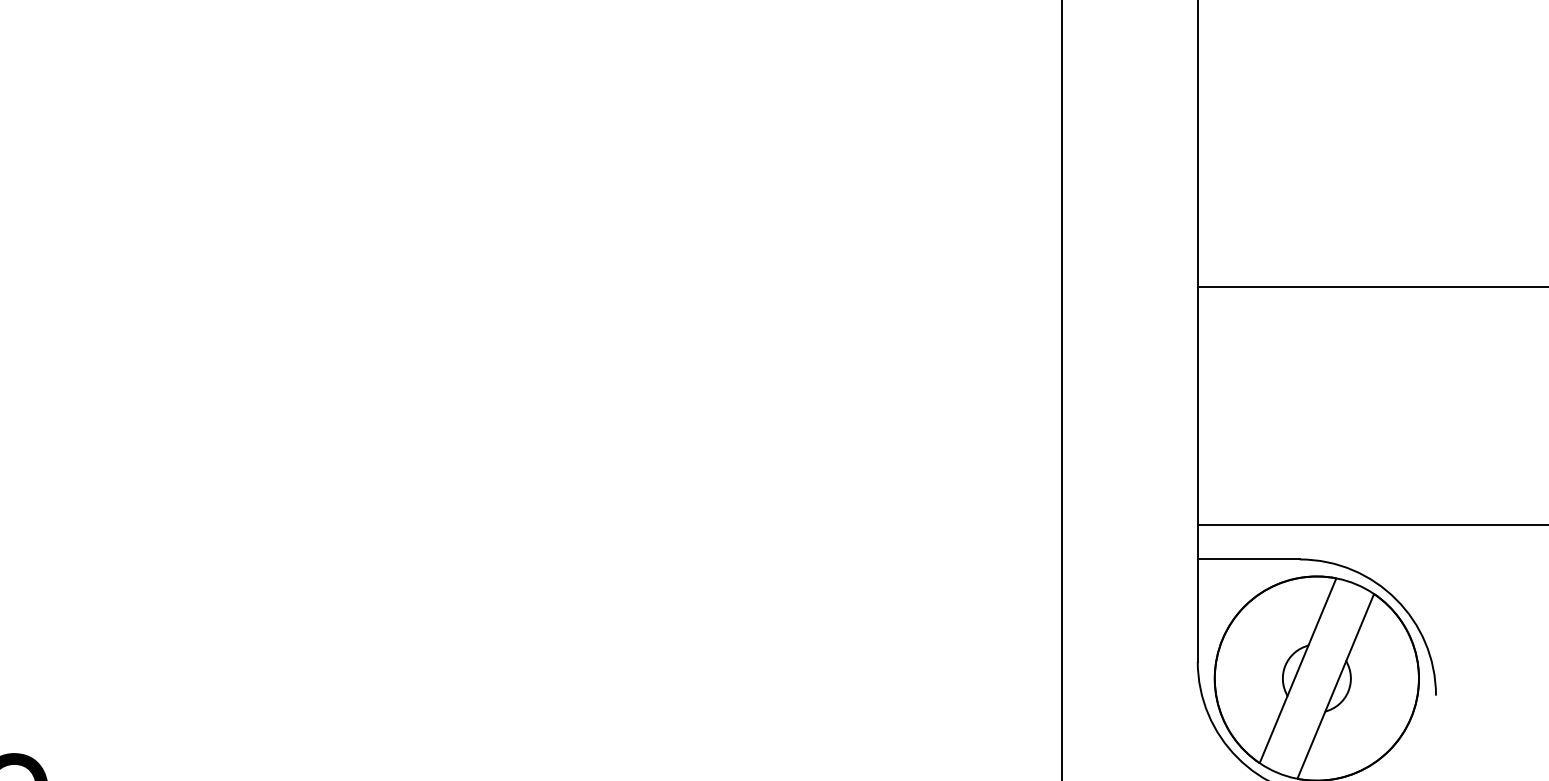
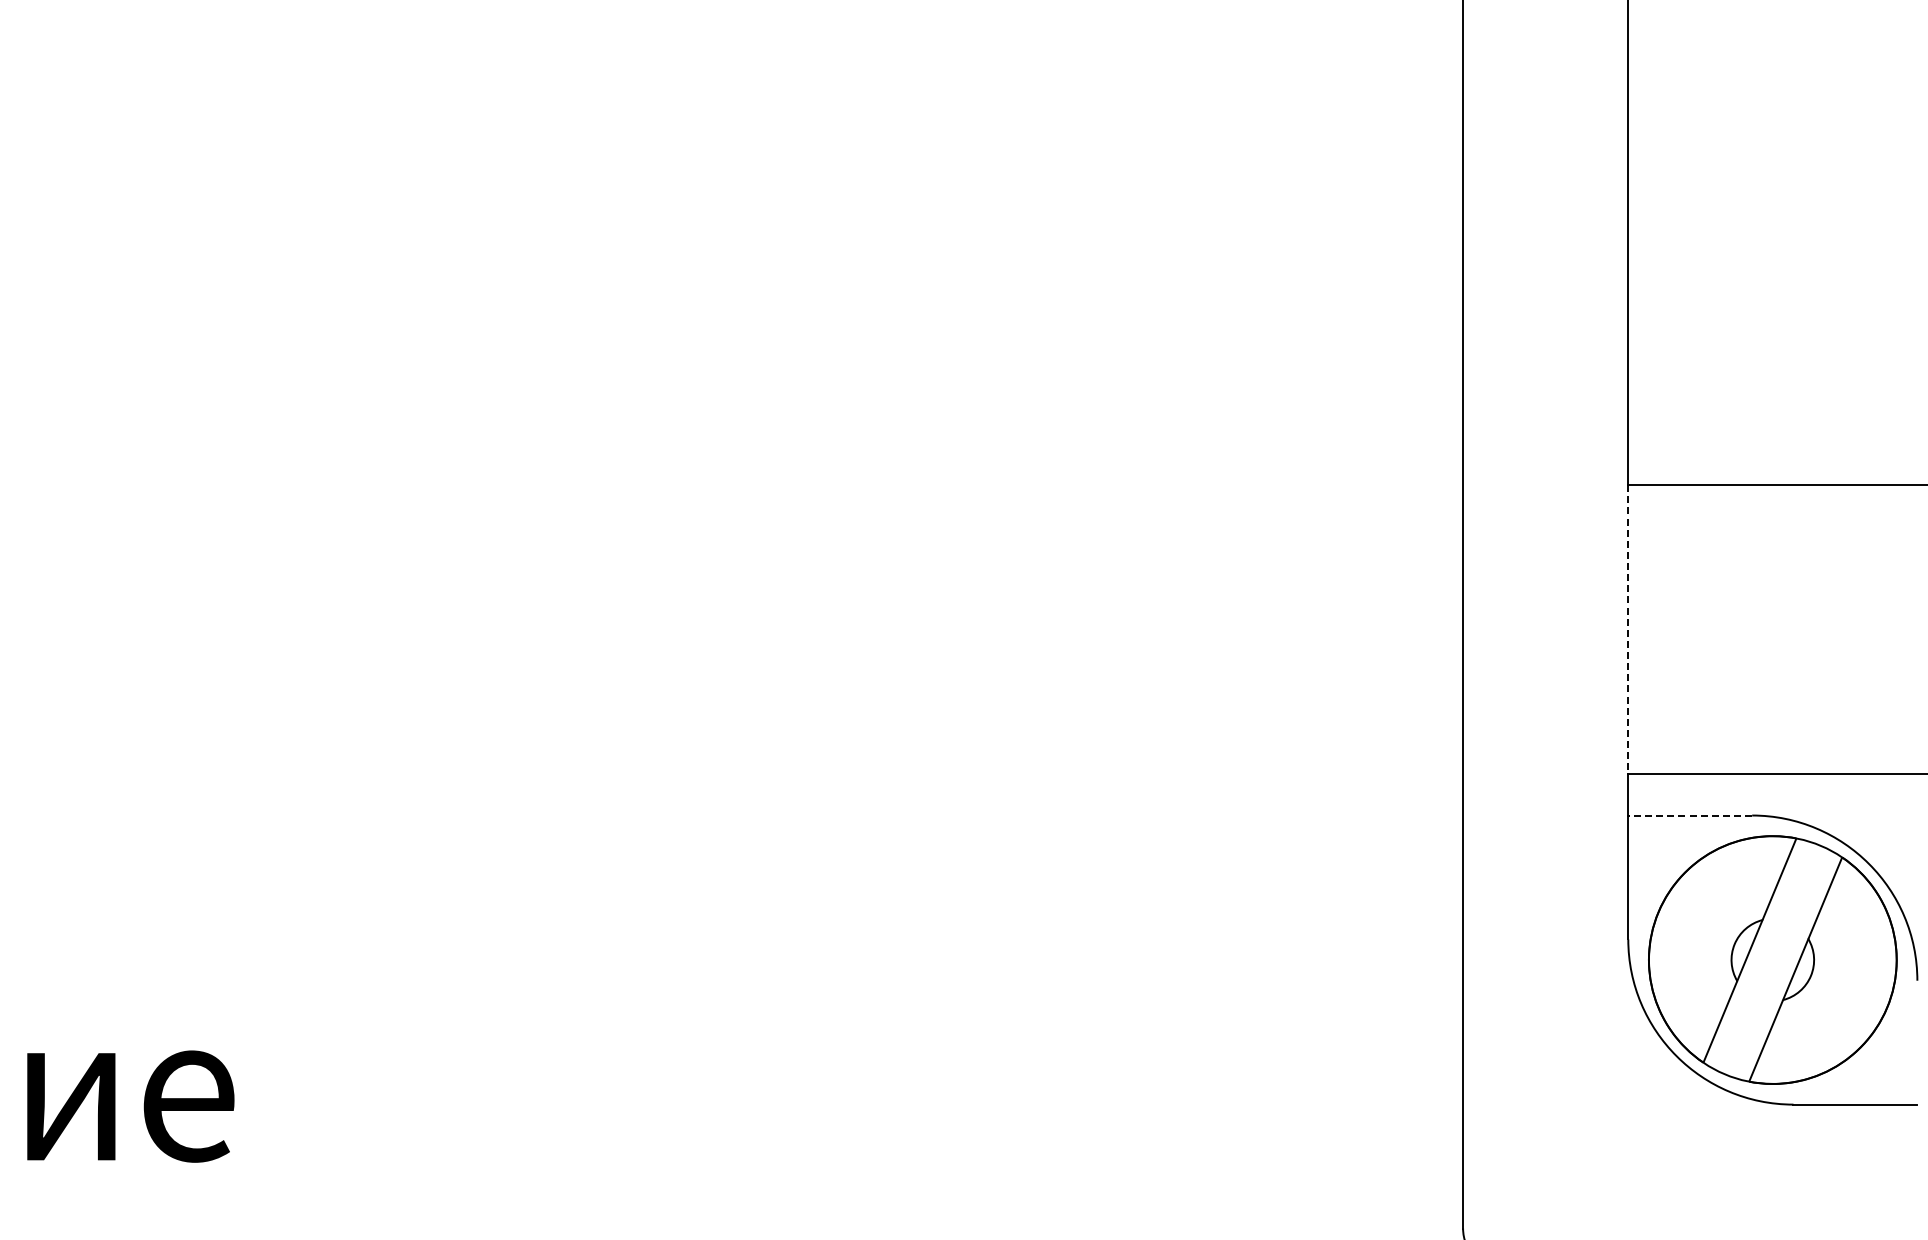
line: (1197, 406) -> (1628, 629), solid -> dashed
line: (1249, 559) -> (1690, 815), solid -> dashed

